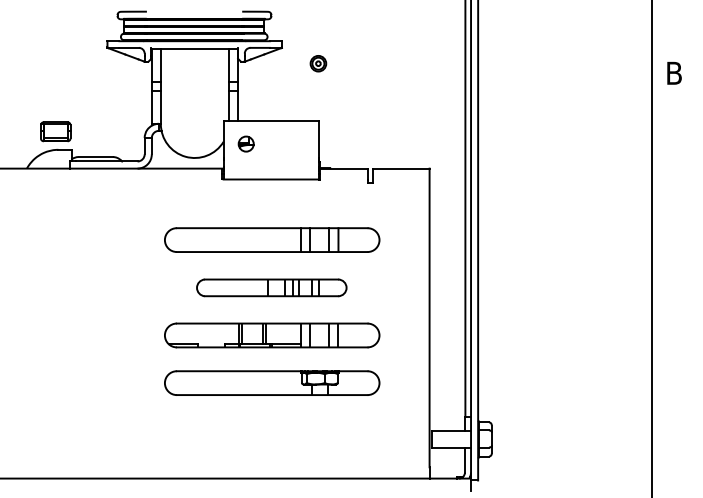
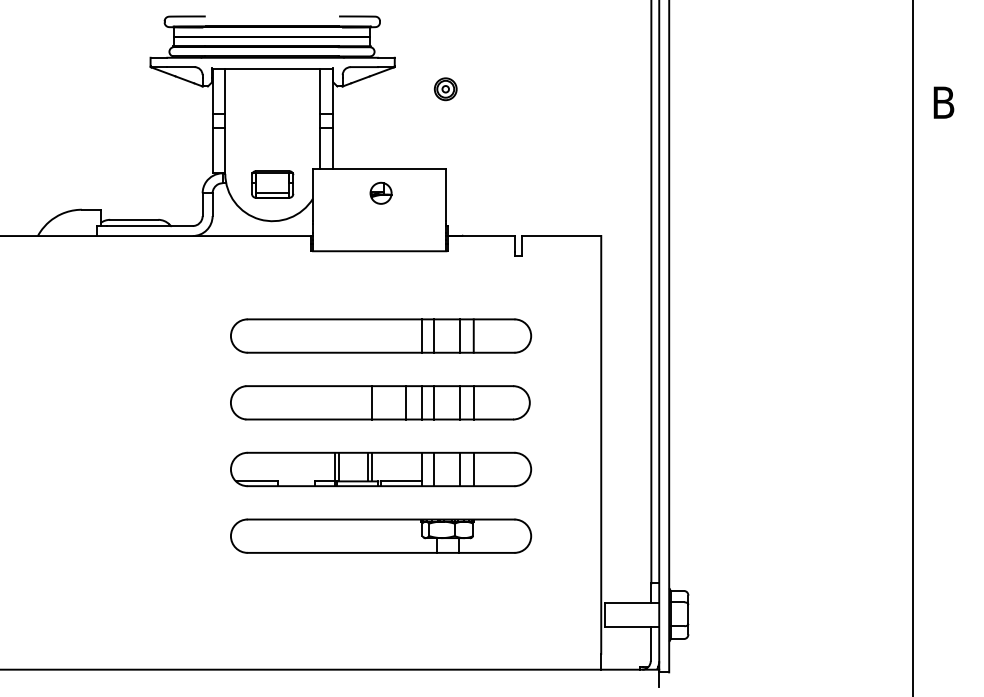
part: (55, 131) -> (272, 184), moved
part: (245, 143) -> (380, 192), moved
part: (271, 287) -> (380, 402), size x1.43

